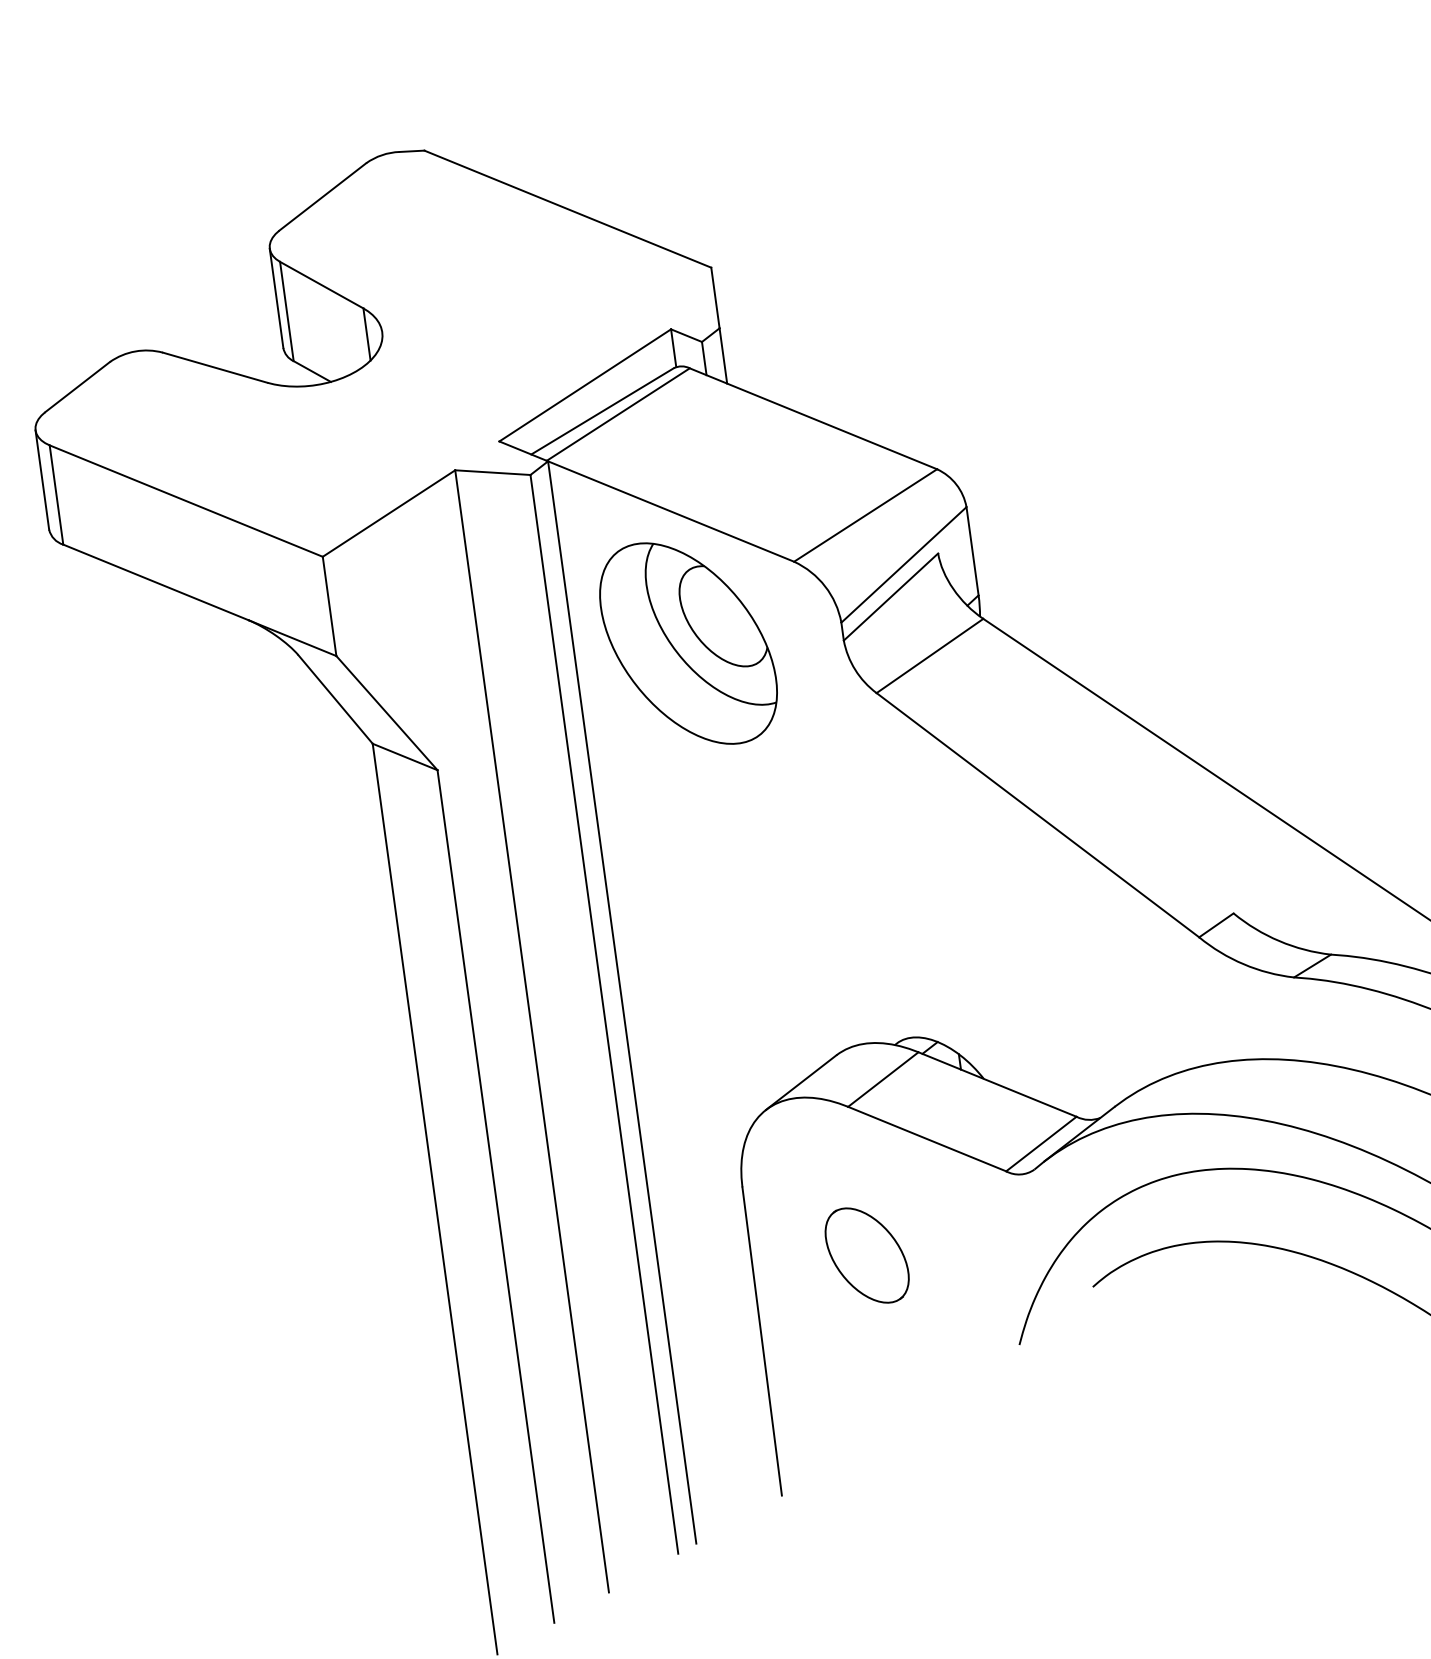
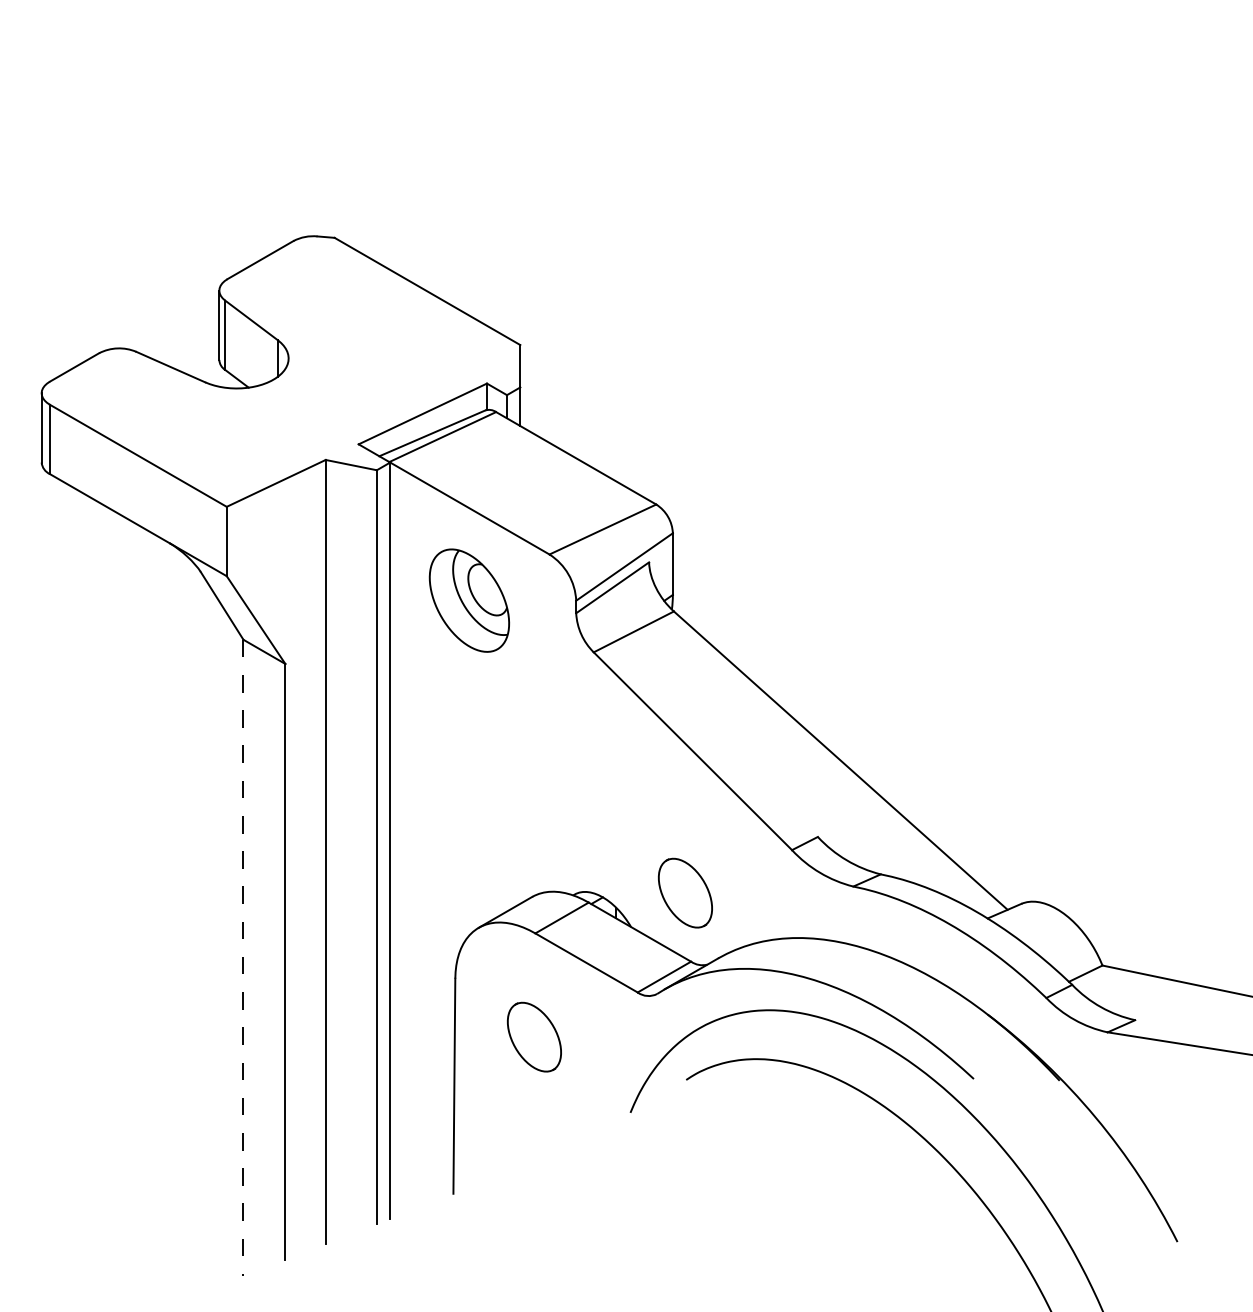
part: (688, 643) -> (469, 600), size x0.7
part: (1053, 1019) -> (684, 892), added
line: (435, 1199) -> (243, 958), solid -> dashed

